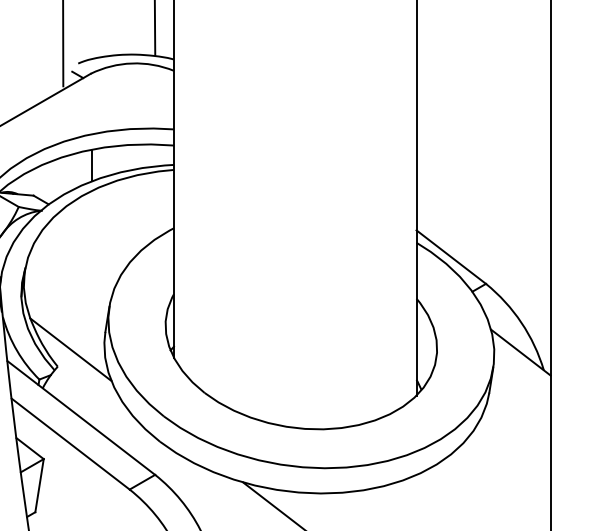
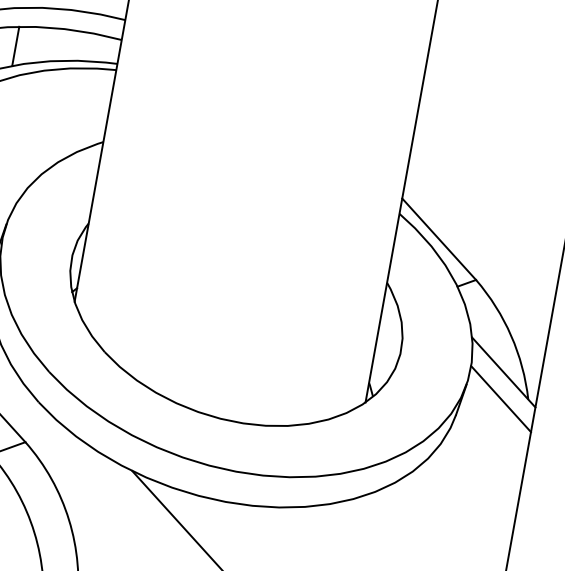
line: (522, 373) -> (501, 398), added

